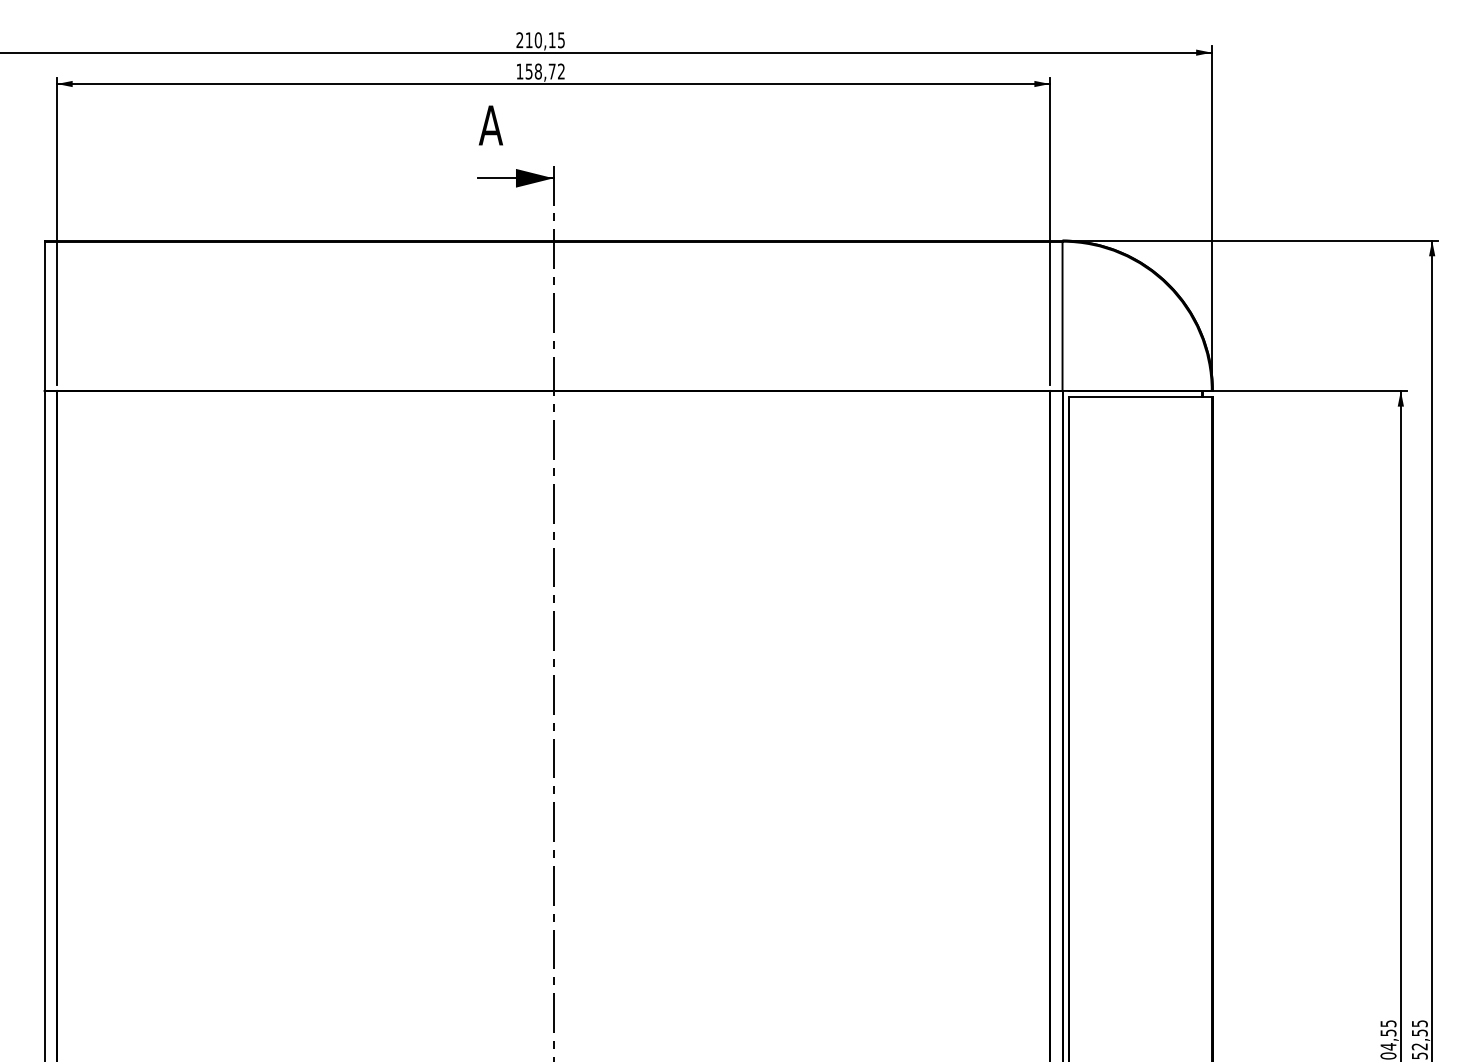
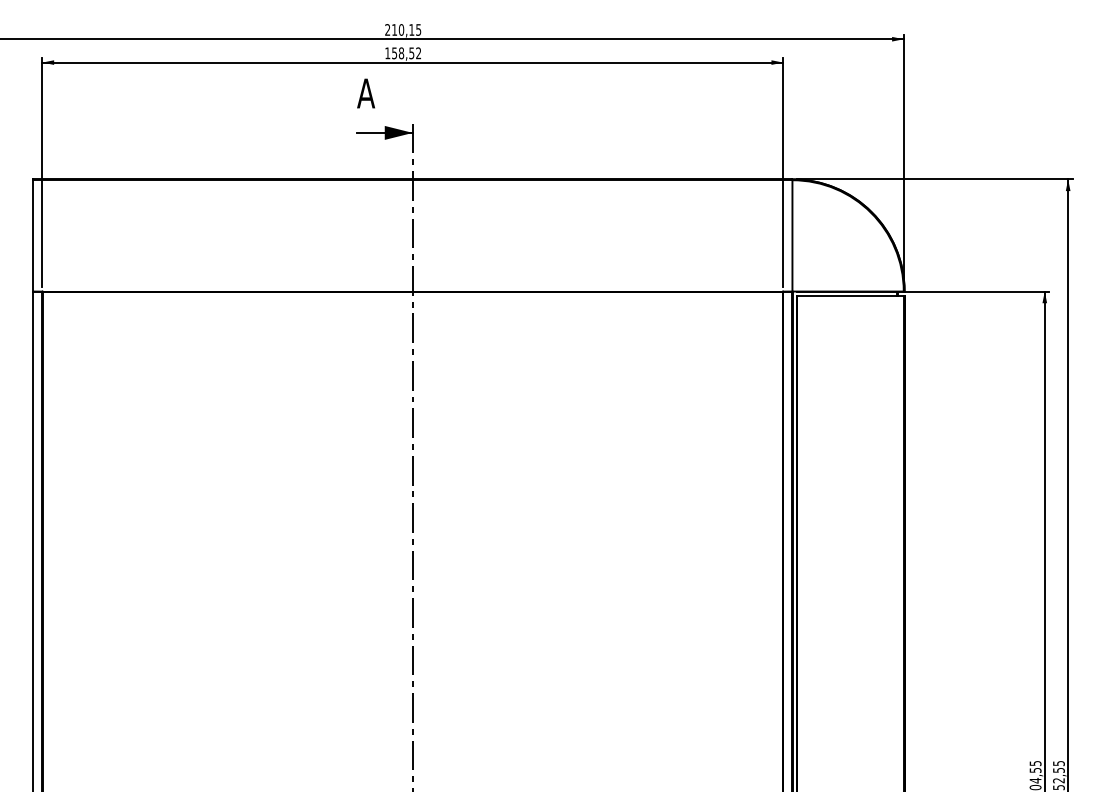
text: (551, 71) -> (411, 53), 158,72 -> 158,52

